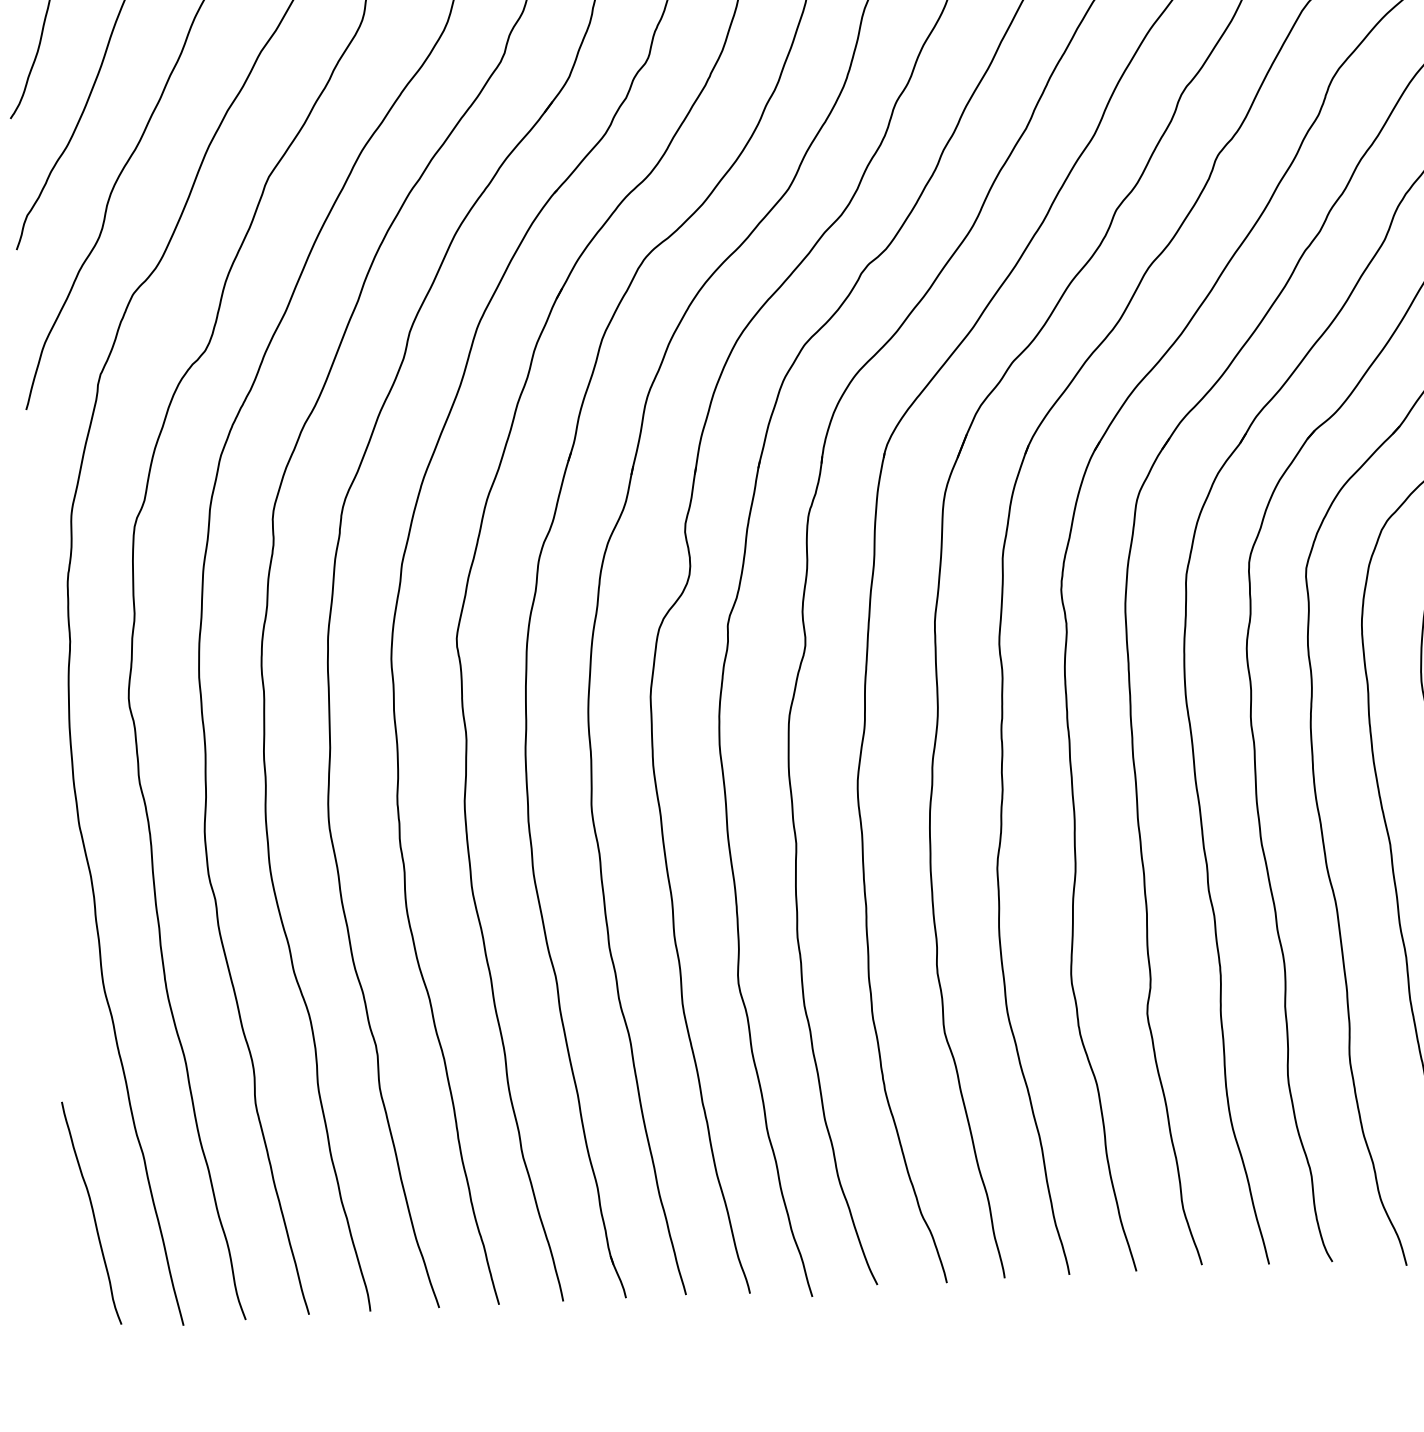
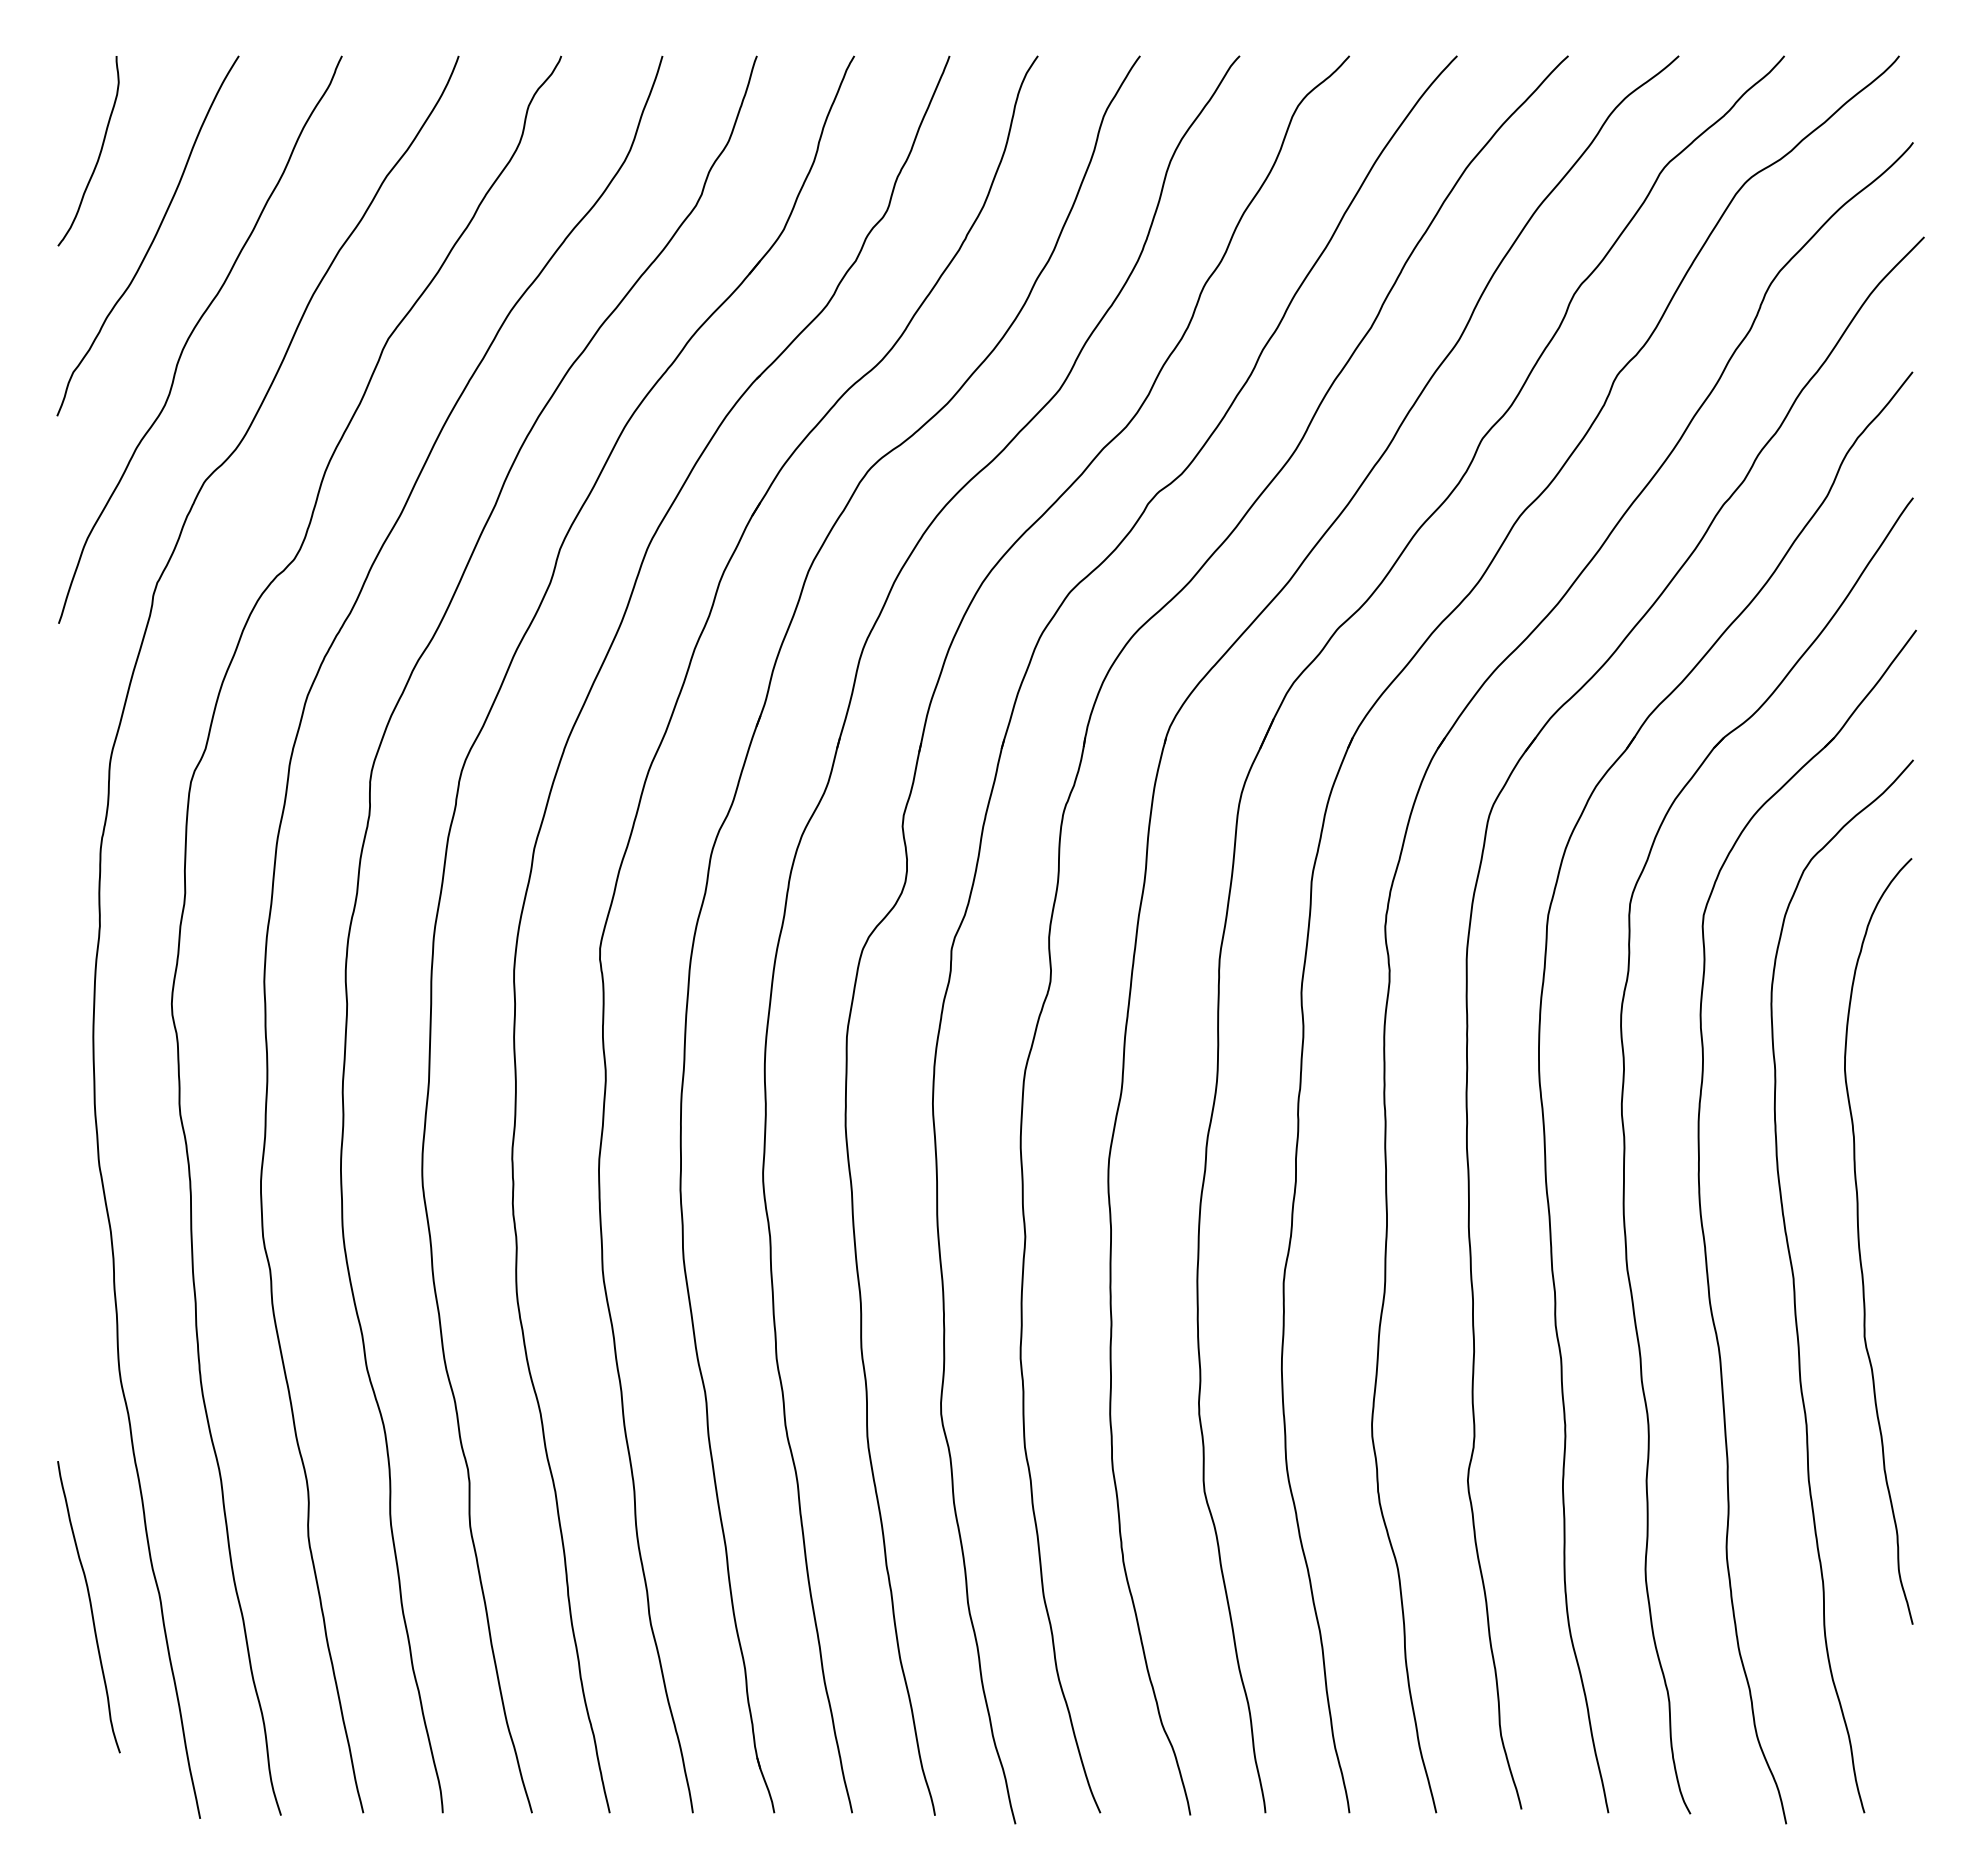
curve: (92, 1213) -> (90, 1607), moved

